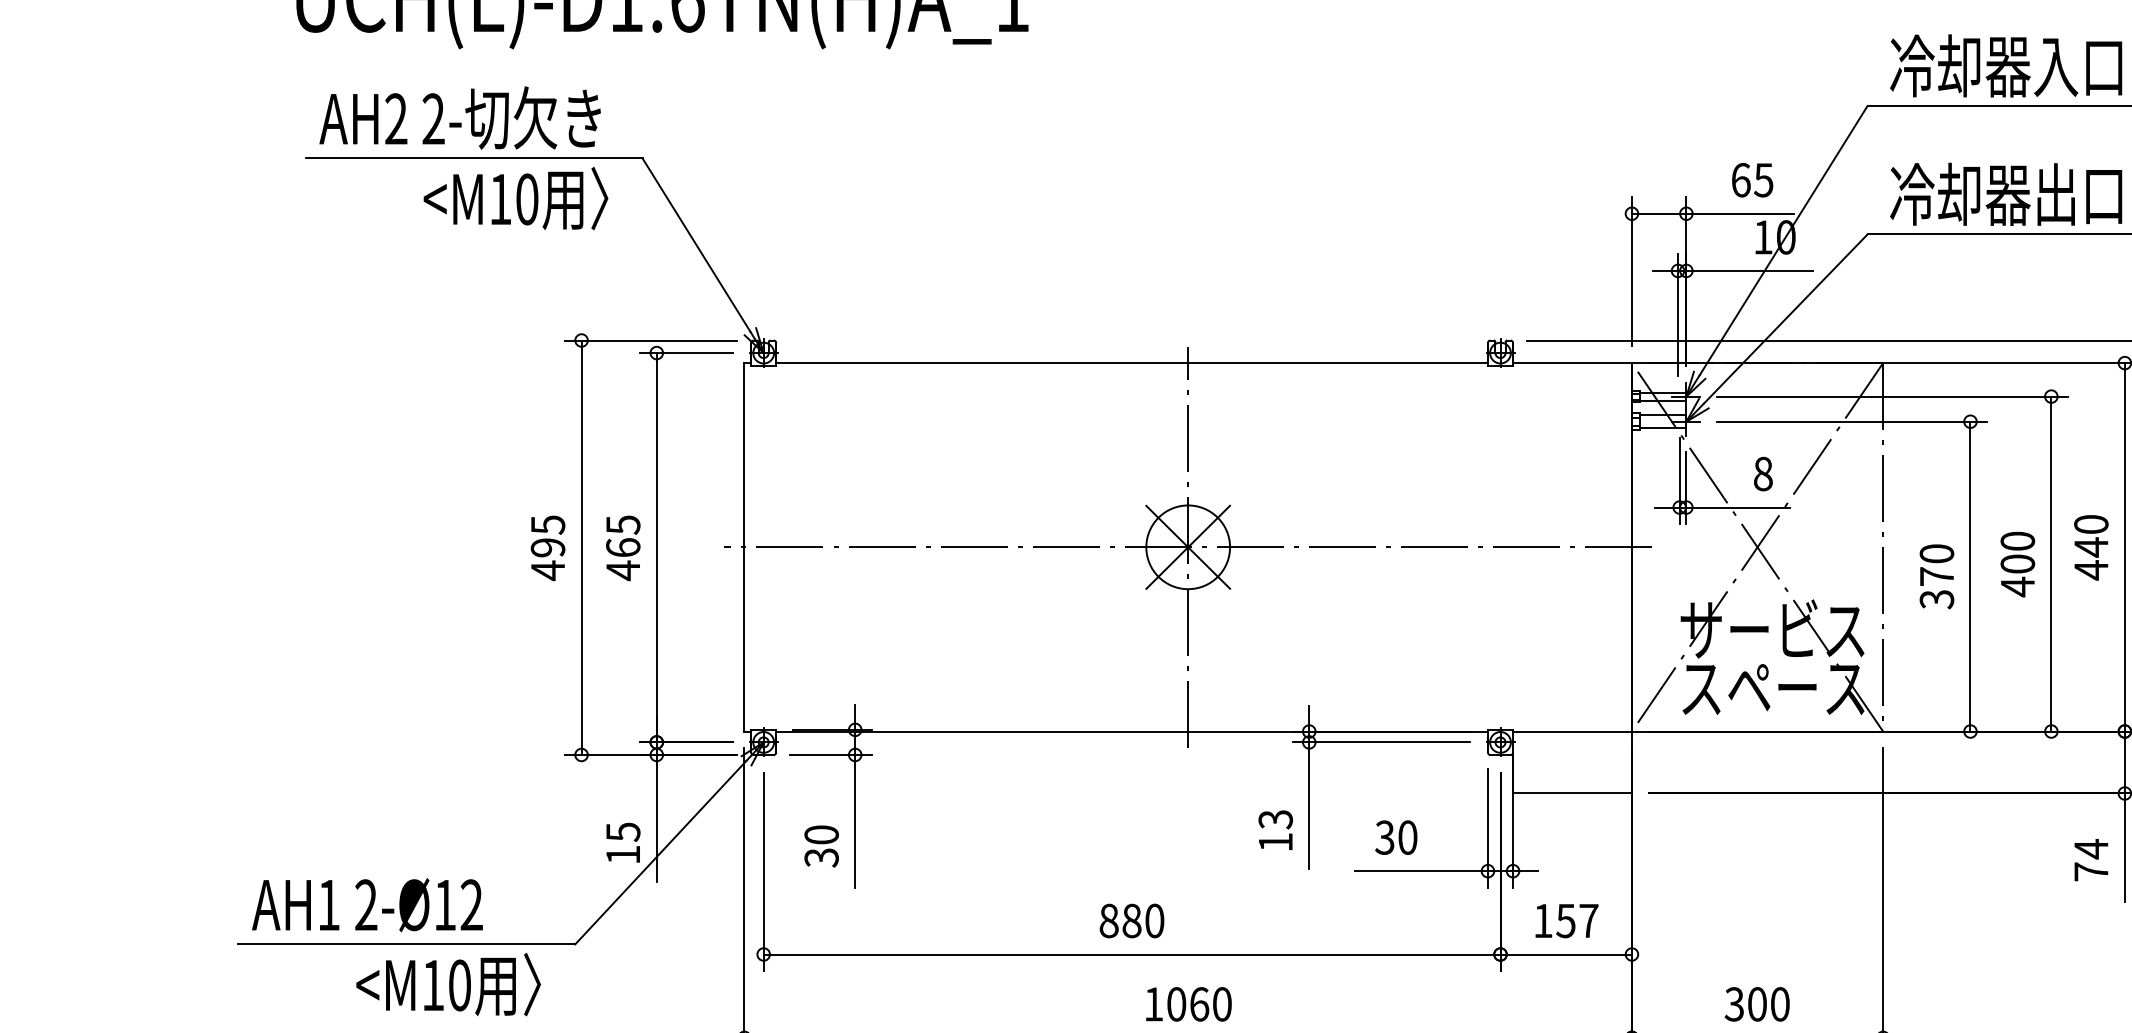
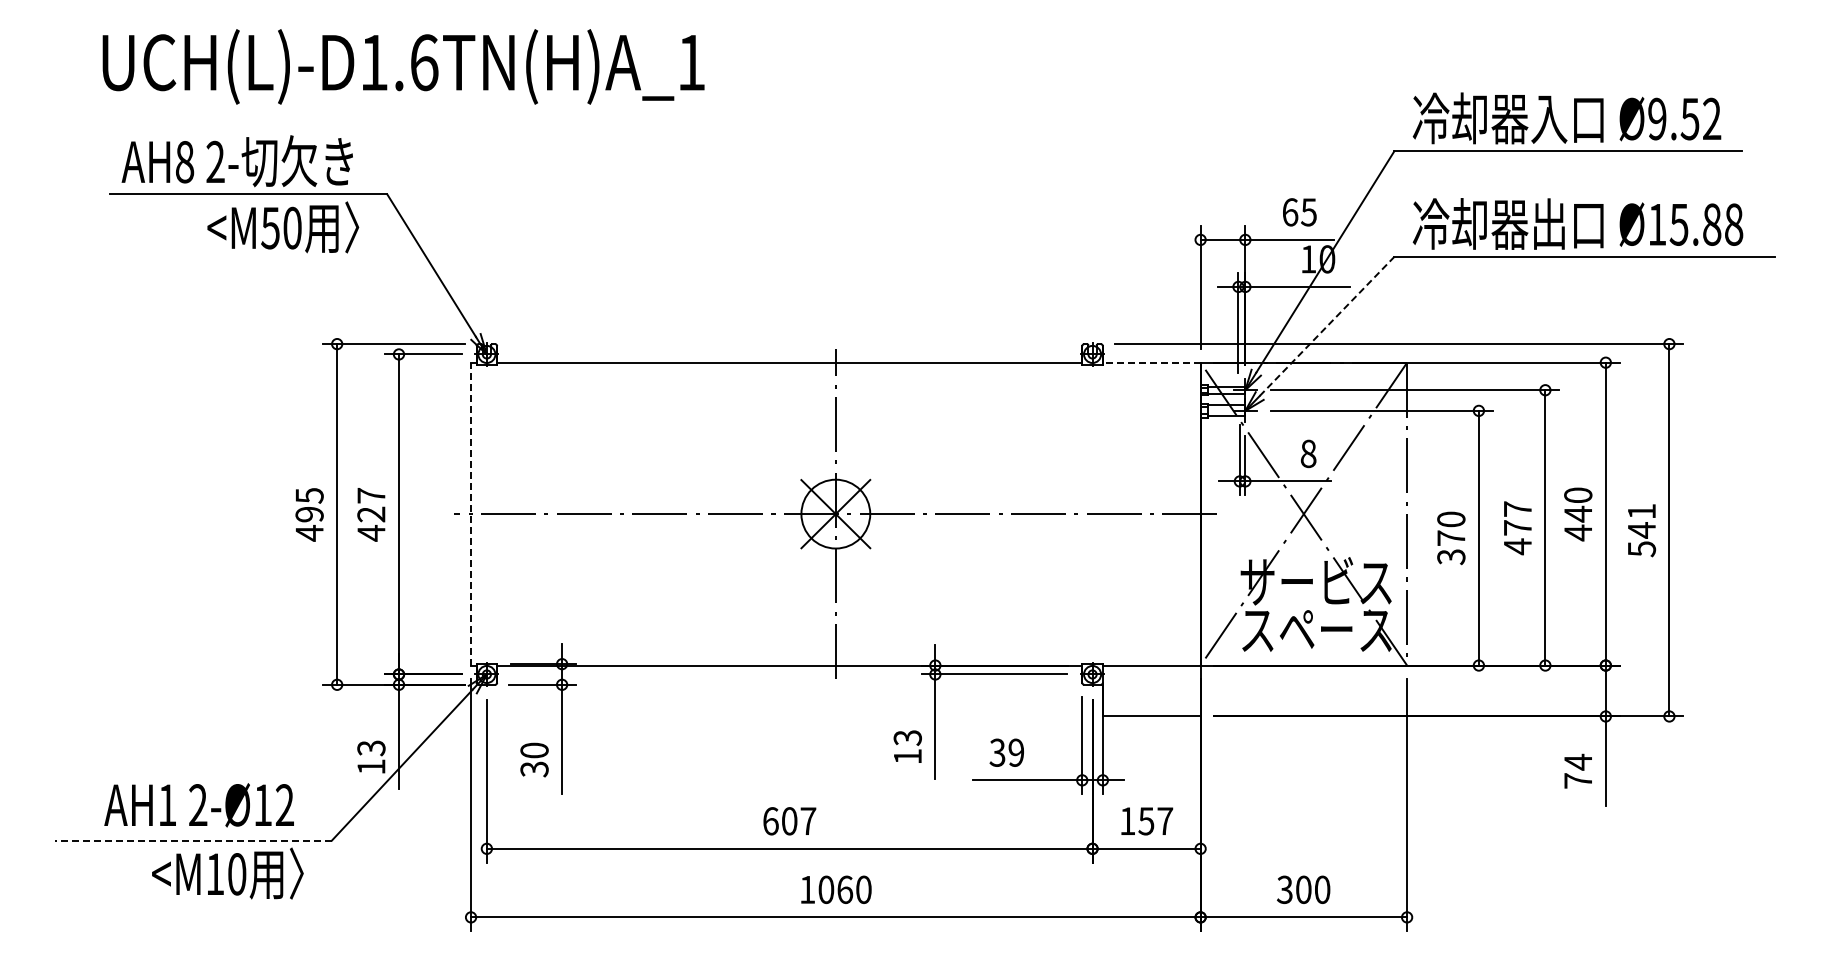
text: (395, 118) -> (184, 161), AH2 -> AH8
text: (500, 199) -> (270, 228), <M10 -> <M50
line: (1786, 319) -> (1327, 326), solid -> dashed
line: (1572, 362) -> (1151, 362), solid -> dashed
text: (623, 536) -> (371, 505), 465 -> 427
line: (744, 546) -> (471, 513), solid -> dashed
text: (2017, 552) -> (1517, 518), 400 -> 477
text: (623, 832) -> (371, 748), 15 -> 13
text: (1407, 837) -> (1016, 752), 30 -> 39
text: (366, 905) -> (198, 805), moved
text: (1131, 921) -> (789, 821), 880 -> 607
line: (406, 944) -> (193, 840), solid -> dashed

